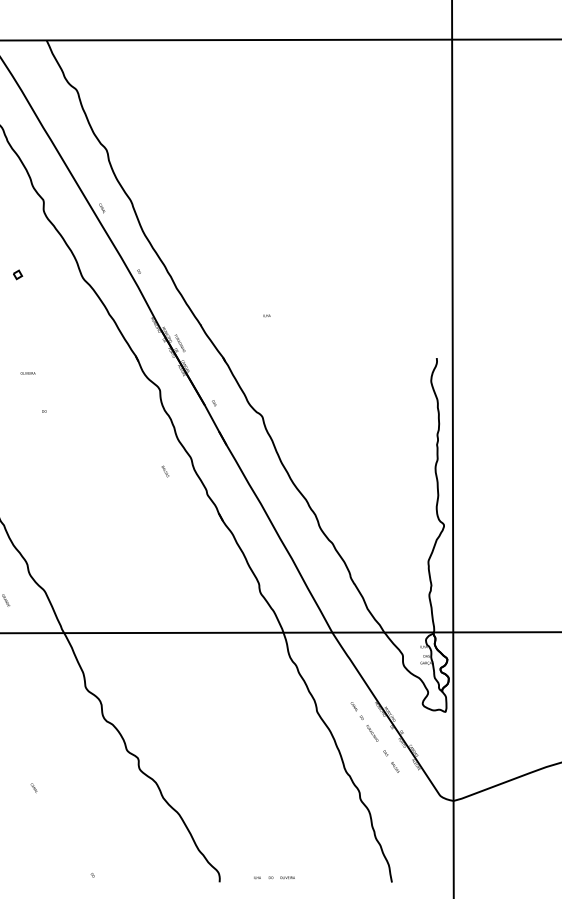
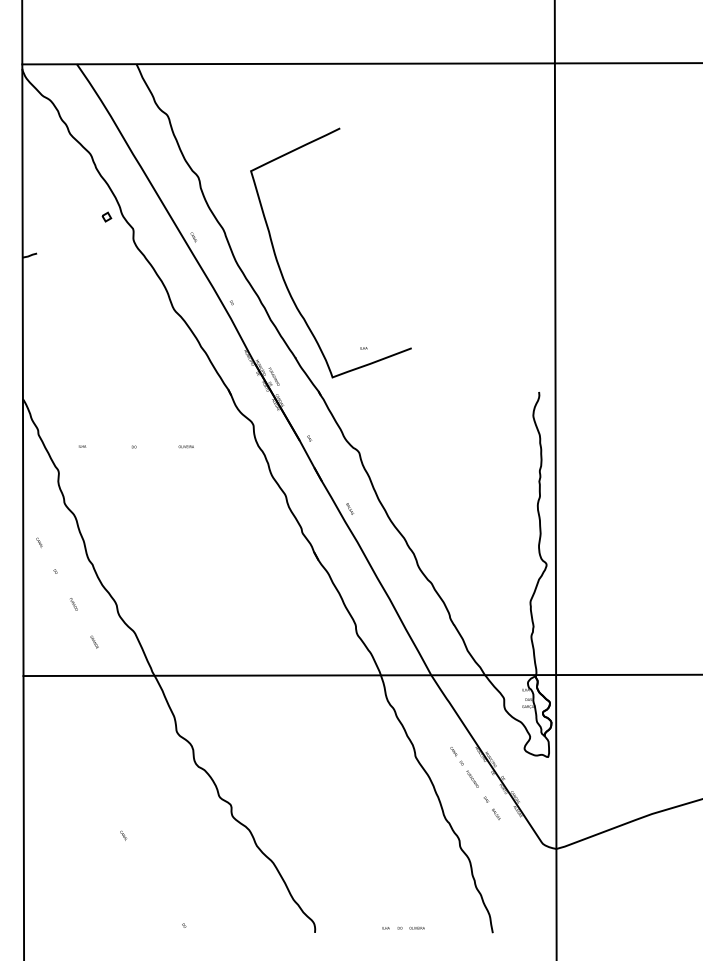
curve: (187, 239) -> (281, 269), added
part: (17, 274) -> (106, 216), moved
text: (27, 373) -> (185, 446), moved
text: (165, 471) -> (350, 508), moved
text: (274, 877) -> (403, 927), moved

